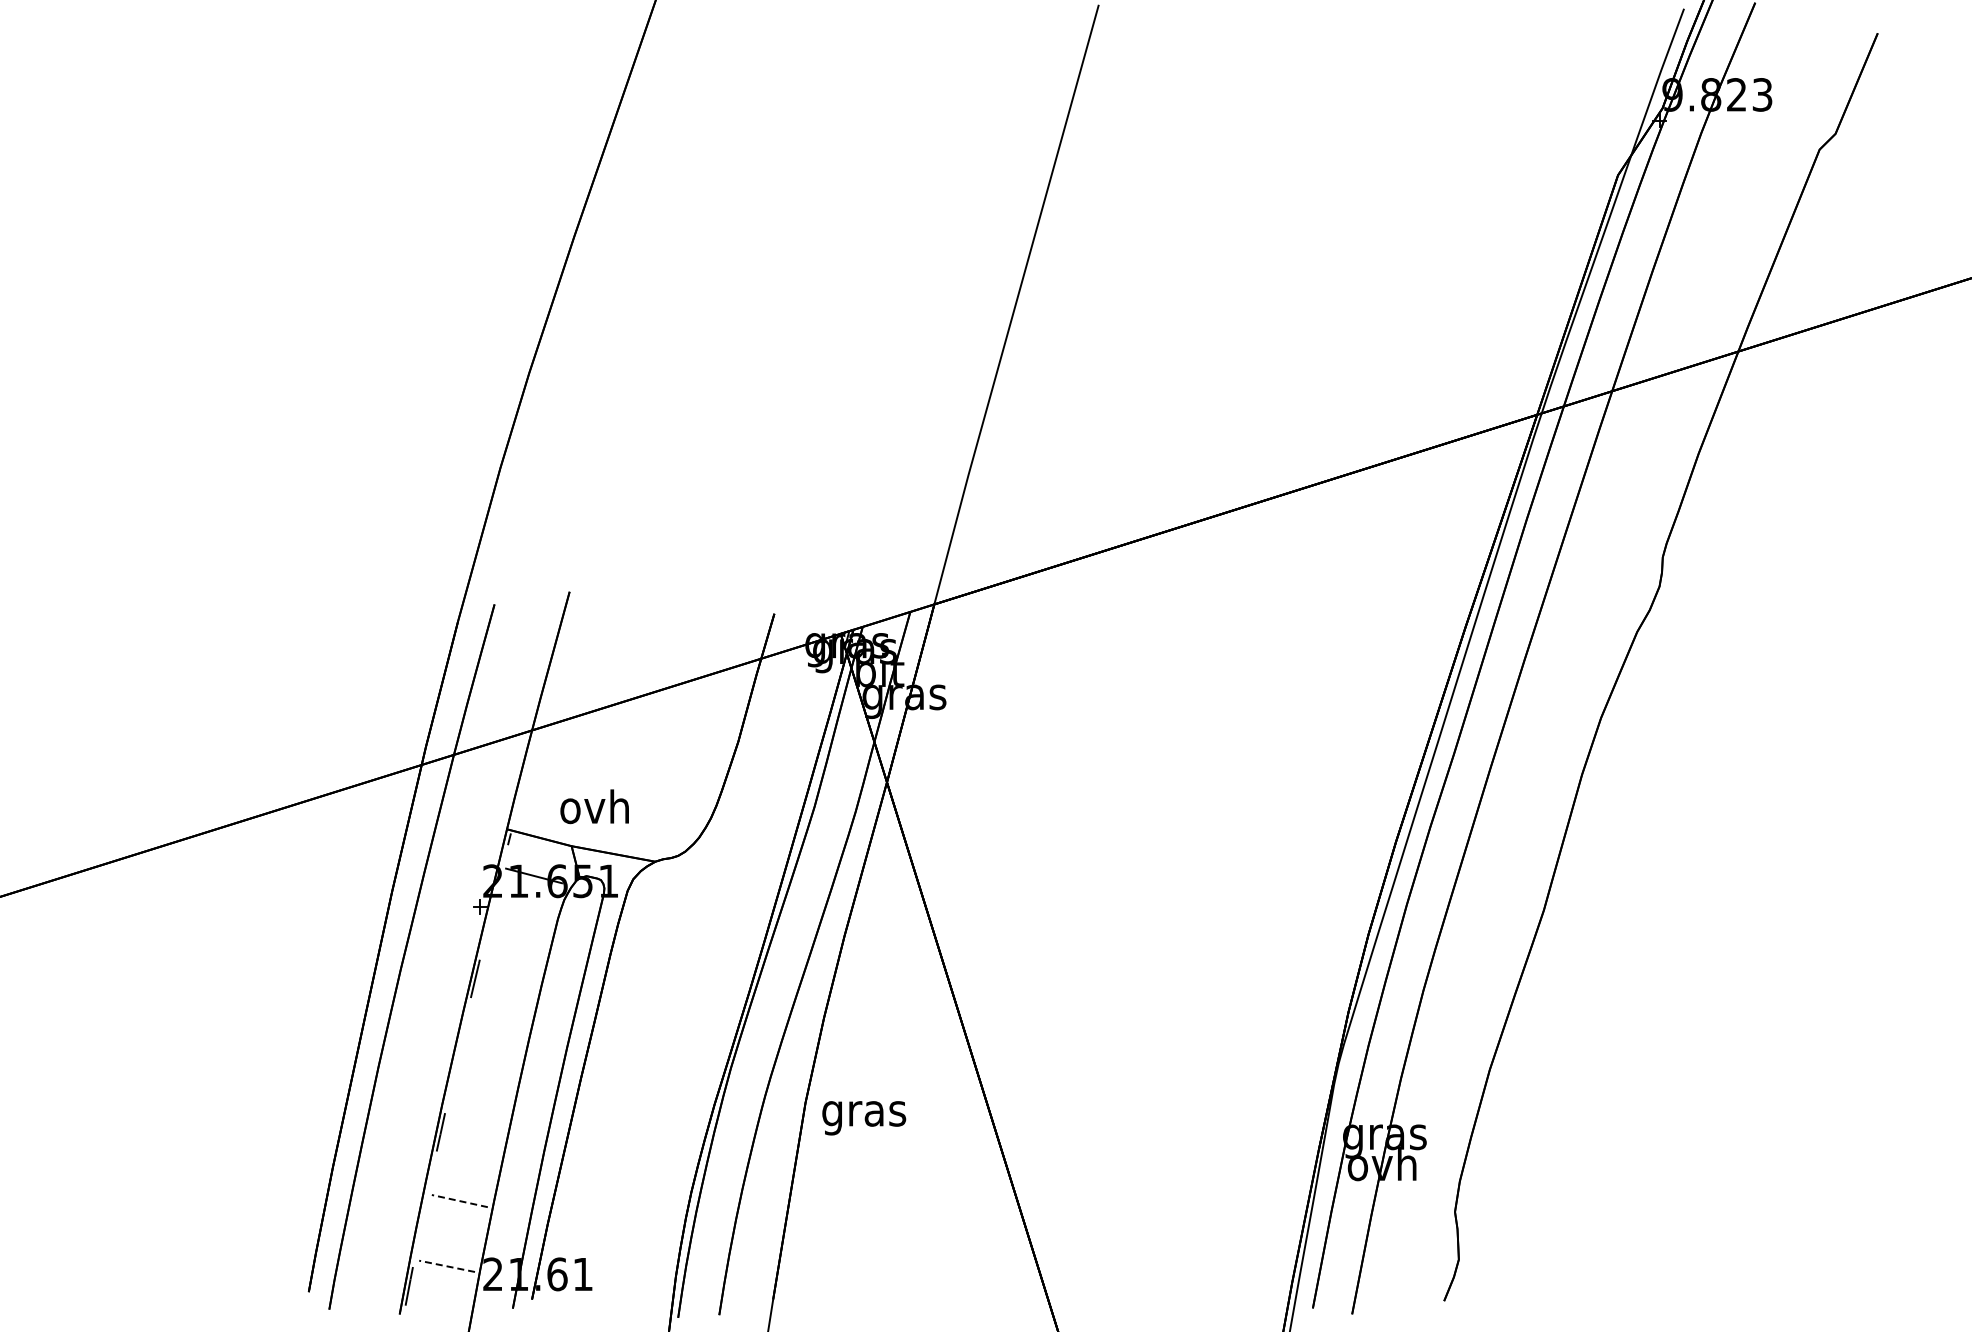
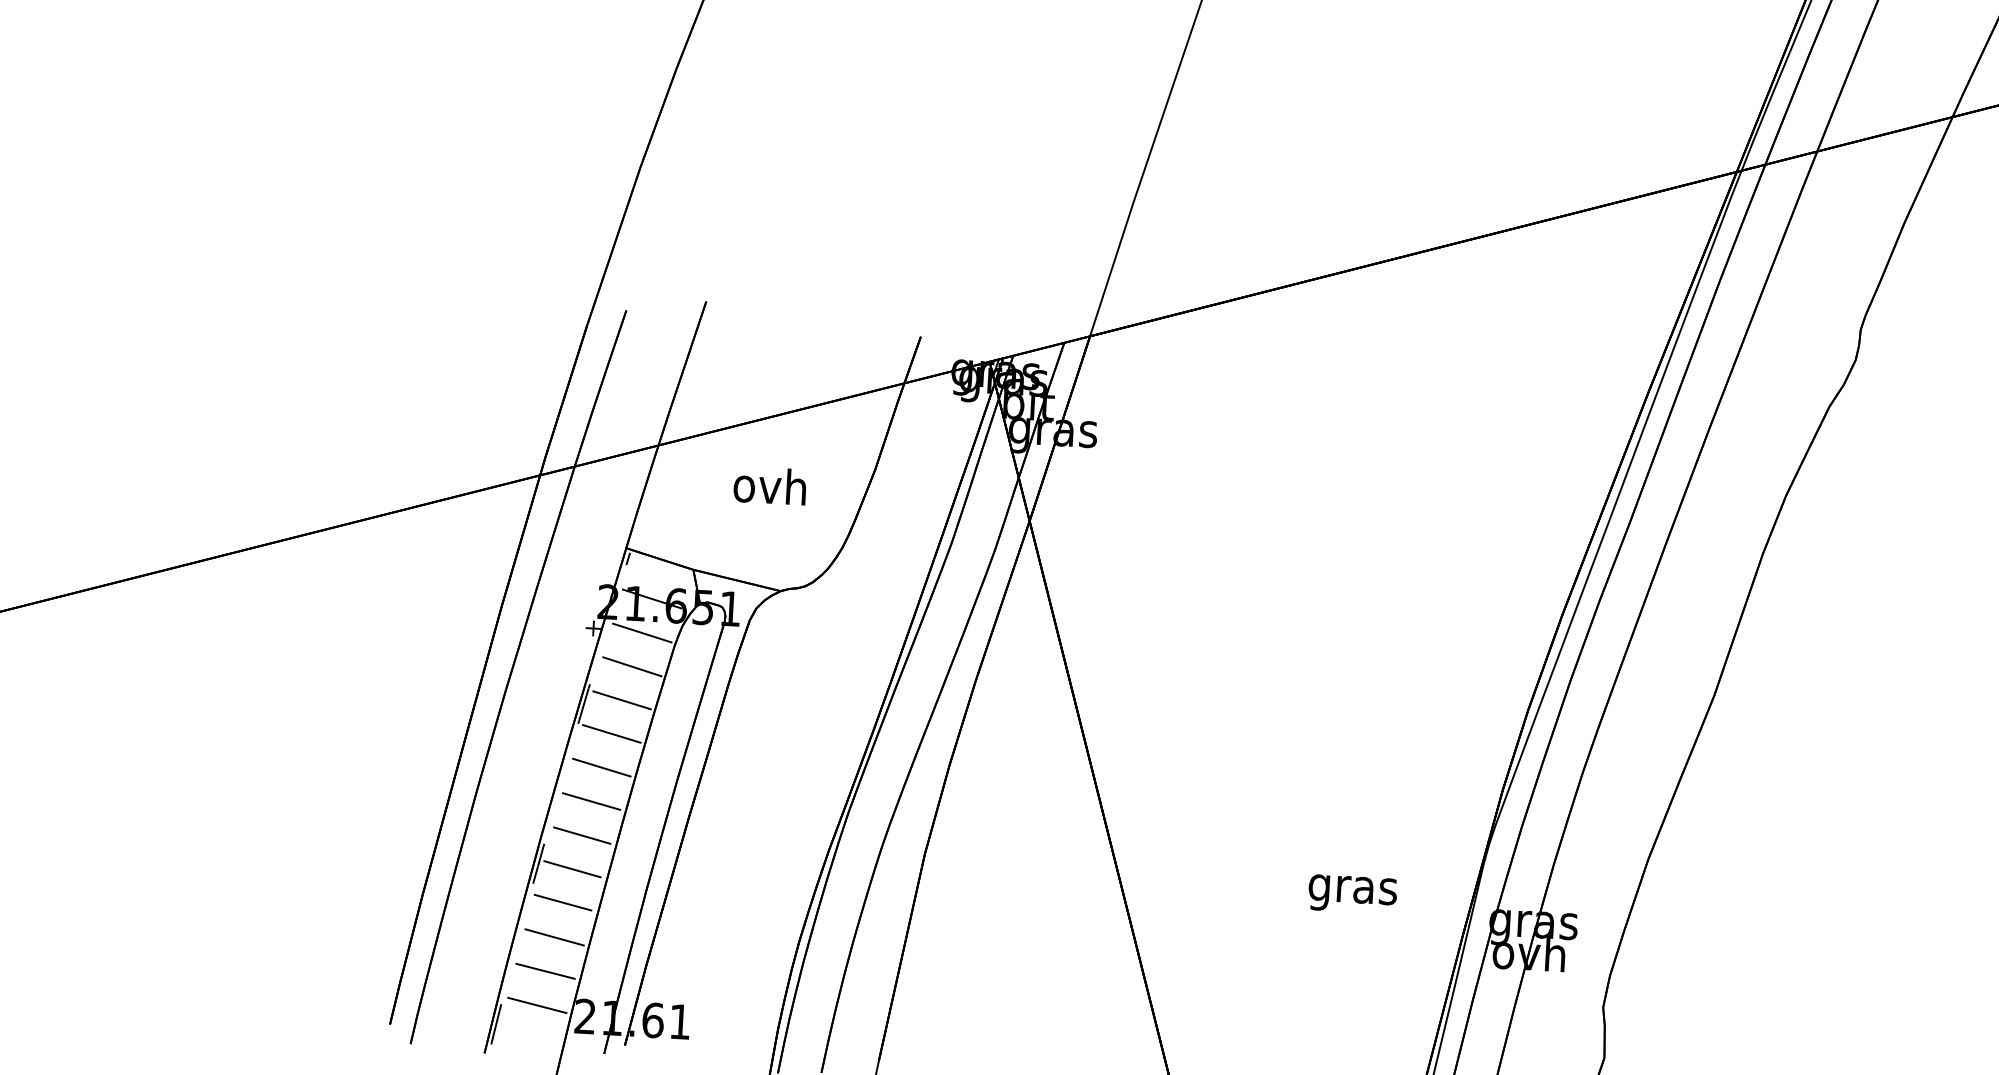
text: (594, 806) -> (769, 485), moved
line: (526, 908) -> (642, 632), added
line: (519, 940) -> (632, 666), added
line: (510, 973) -> (621, 700), added
line: (502, 1005) -> (611, 733), added
line: (495, 1037) -> (601, 767), added
line: (487, 1070) -> (591, 801), added
line: (480, 1103) -> (582, 835), added
text: (864, 1118) -> (1352, 894), moved
line: (473, 1135) -> (572, 869), added
line: (465, 1167) -> (562, 902), added
line: (459, 1201) -> (554, 937), dashed -> solid
line: (453, 1233) -> (546, 971), added
line: (446, 1266) -> (536, 1005), dashed -> solid

